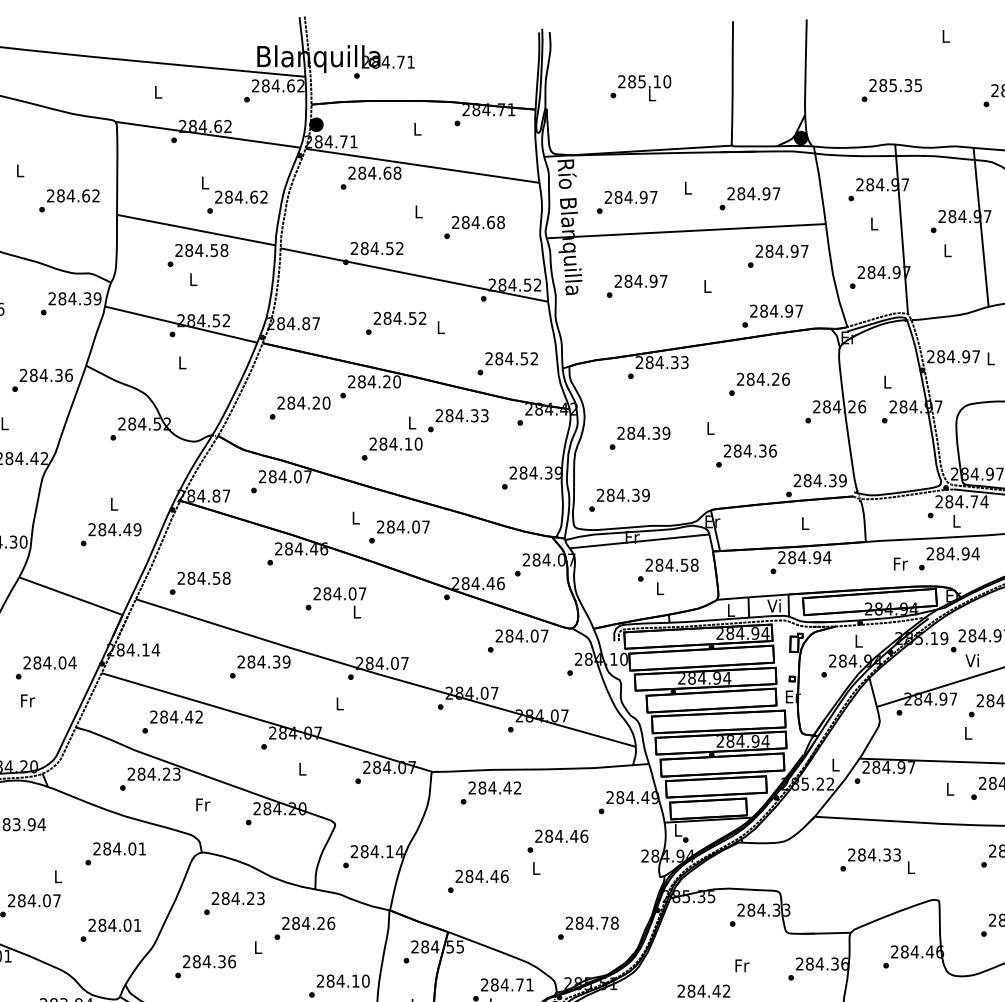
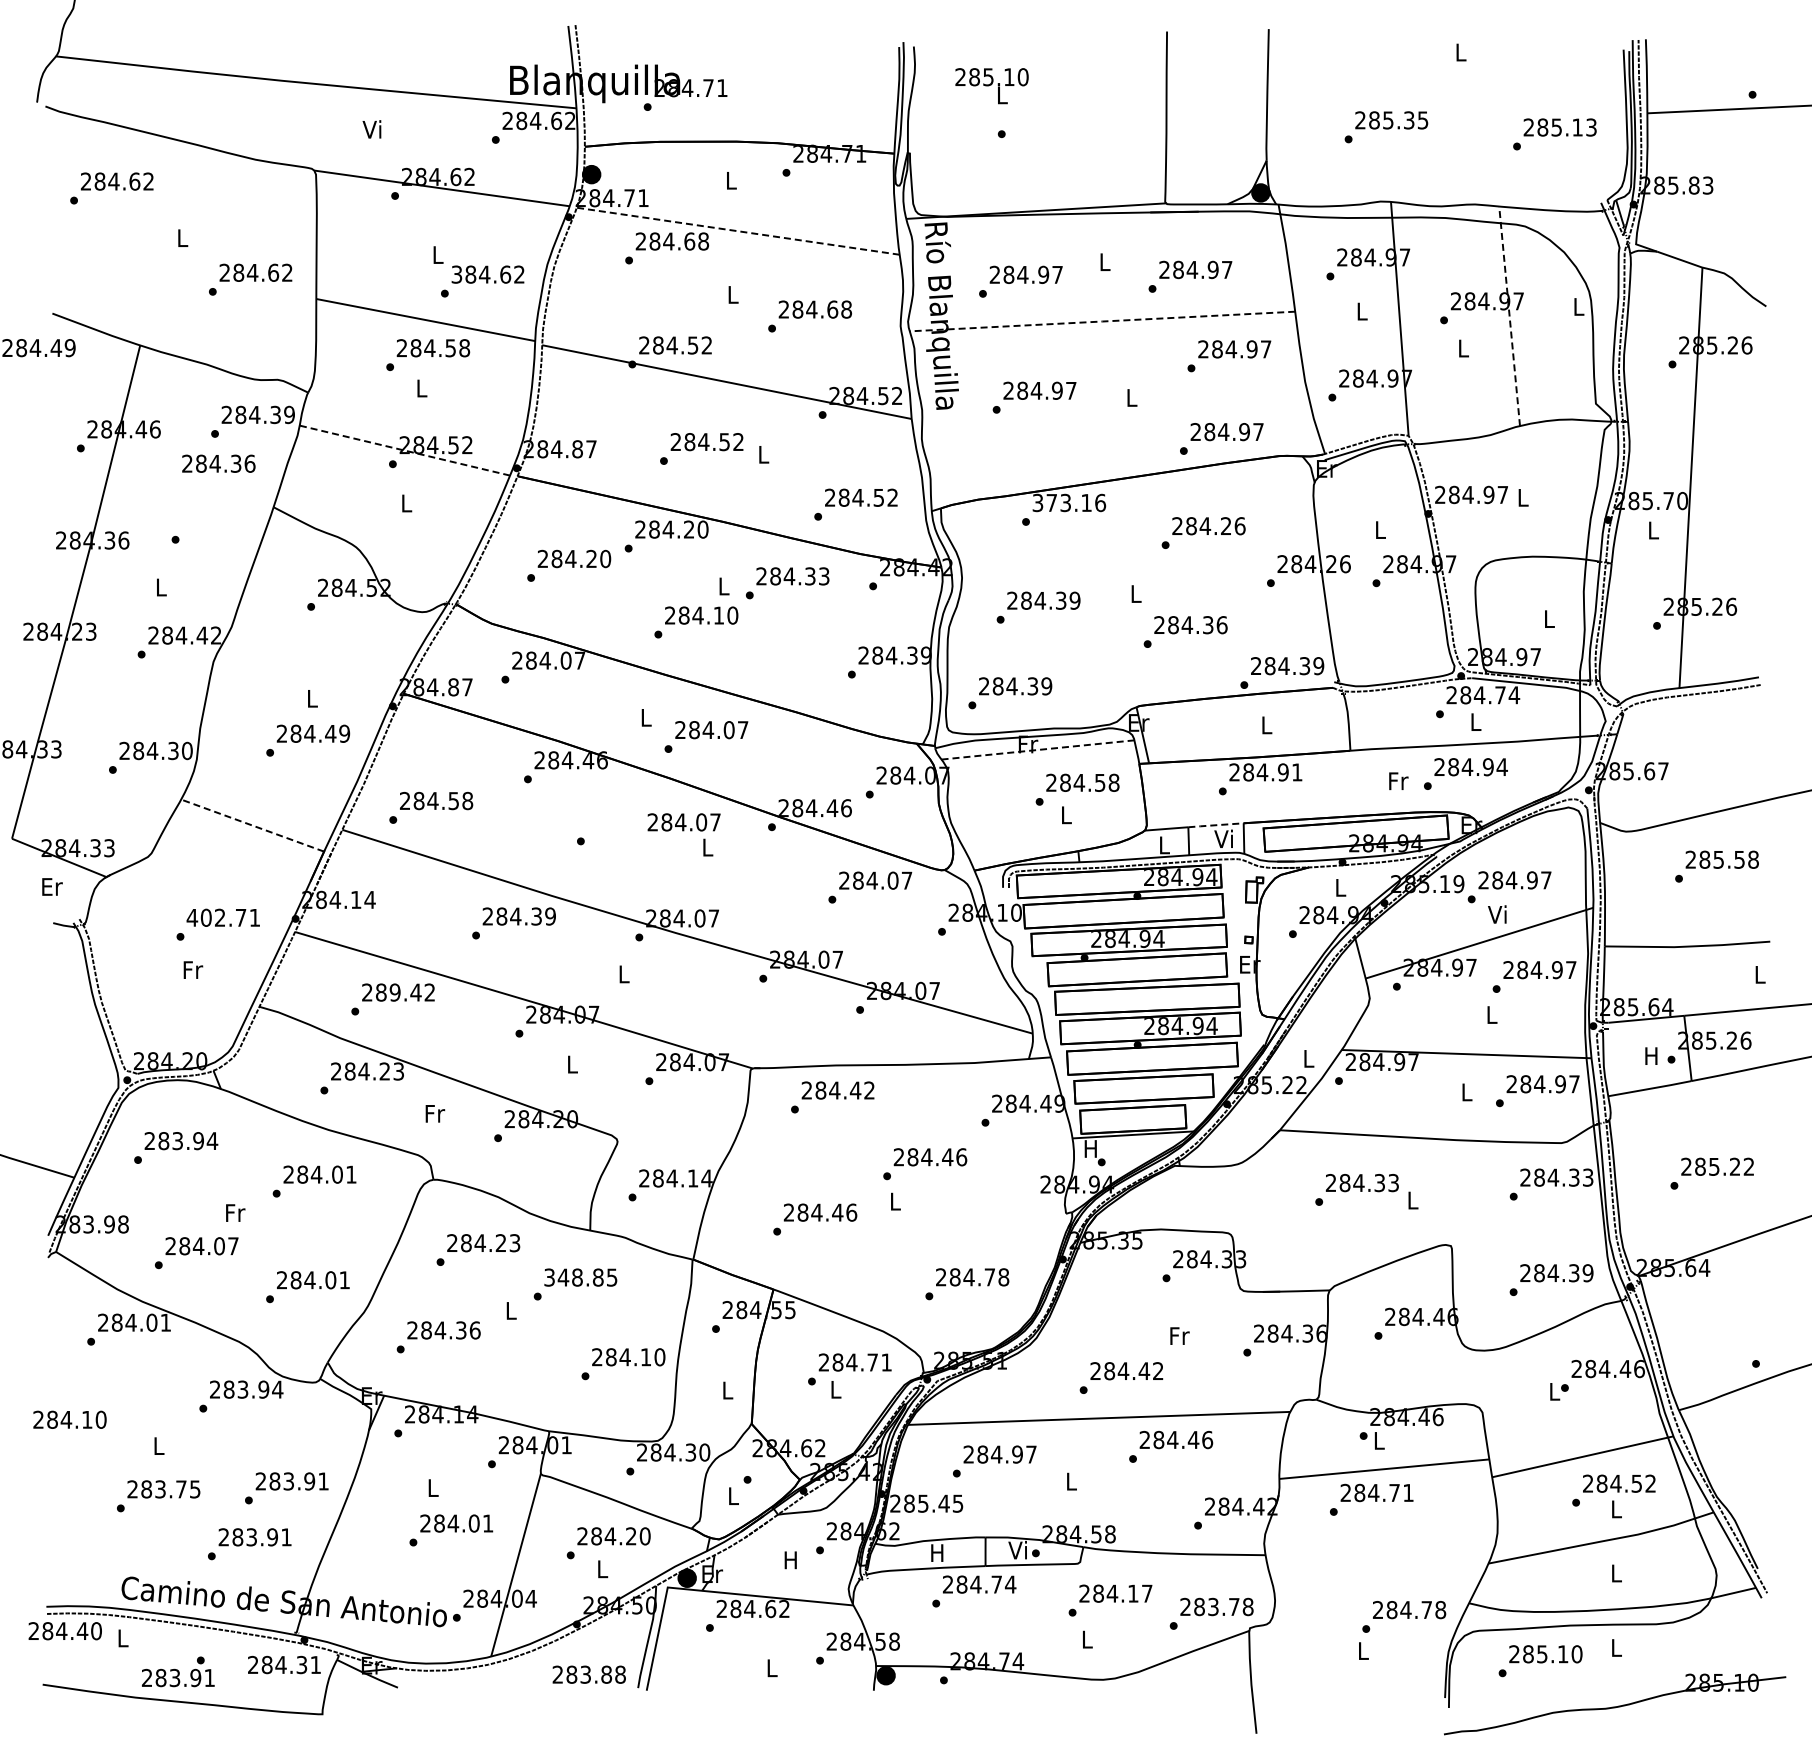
text: (644, 88) -> (991, 86), moved
text: (157, 92) -> (371, 129), L -> Vi
line: (422, 165) -> (738, 231), solid -> dashed
text: (218, 197) -> (456, 274), 284.62 -> 384.62
line: (981, 227) -> (1509, 316), solid -> dashed
line: (686, 231) -> (1102, 321), solid -> dashed
line: (180, 324) -> (404, 450), solid -> dashed
text: (662, 362) -> (1069, 502), 284.33 -> 373.16
text: (46, 375) -> (218, 463), moved
line: (639, 541) -> (1037, 749), solid -> dashed
text: (826, 557) -> (1296, 772), 284.94 -> 284.91
line: (70, 596) -> (252, 825), solid -> dashed
line: (768, 596) -> (1215, 825), solid -> dashed
text: (339, 602) -> (683, 834), moved
text: (49, 662) -> (223, 917), 284.04 -> 402.71
text: (173, 717) -> (394, 992), 284.42 -> 289.42
text: (677, 829) -> (1090, 1148), L -> H
text: (58, 876) -> (235, 1212), L -> Fr
text: (308, 923) -> (580, 1277), 284.26 -> 348.85

